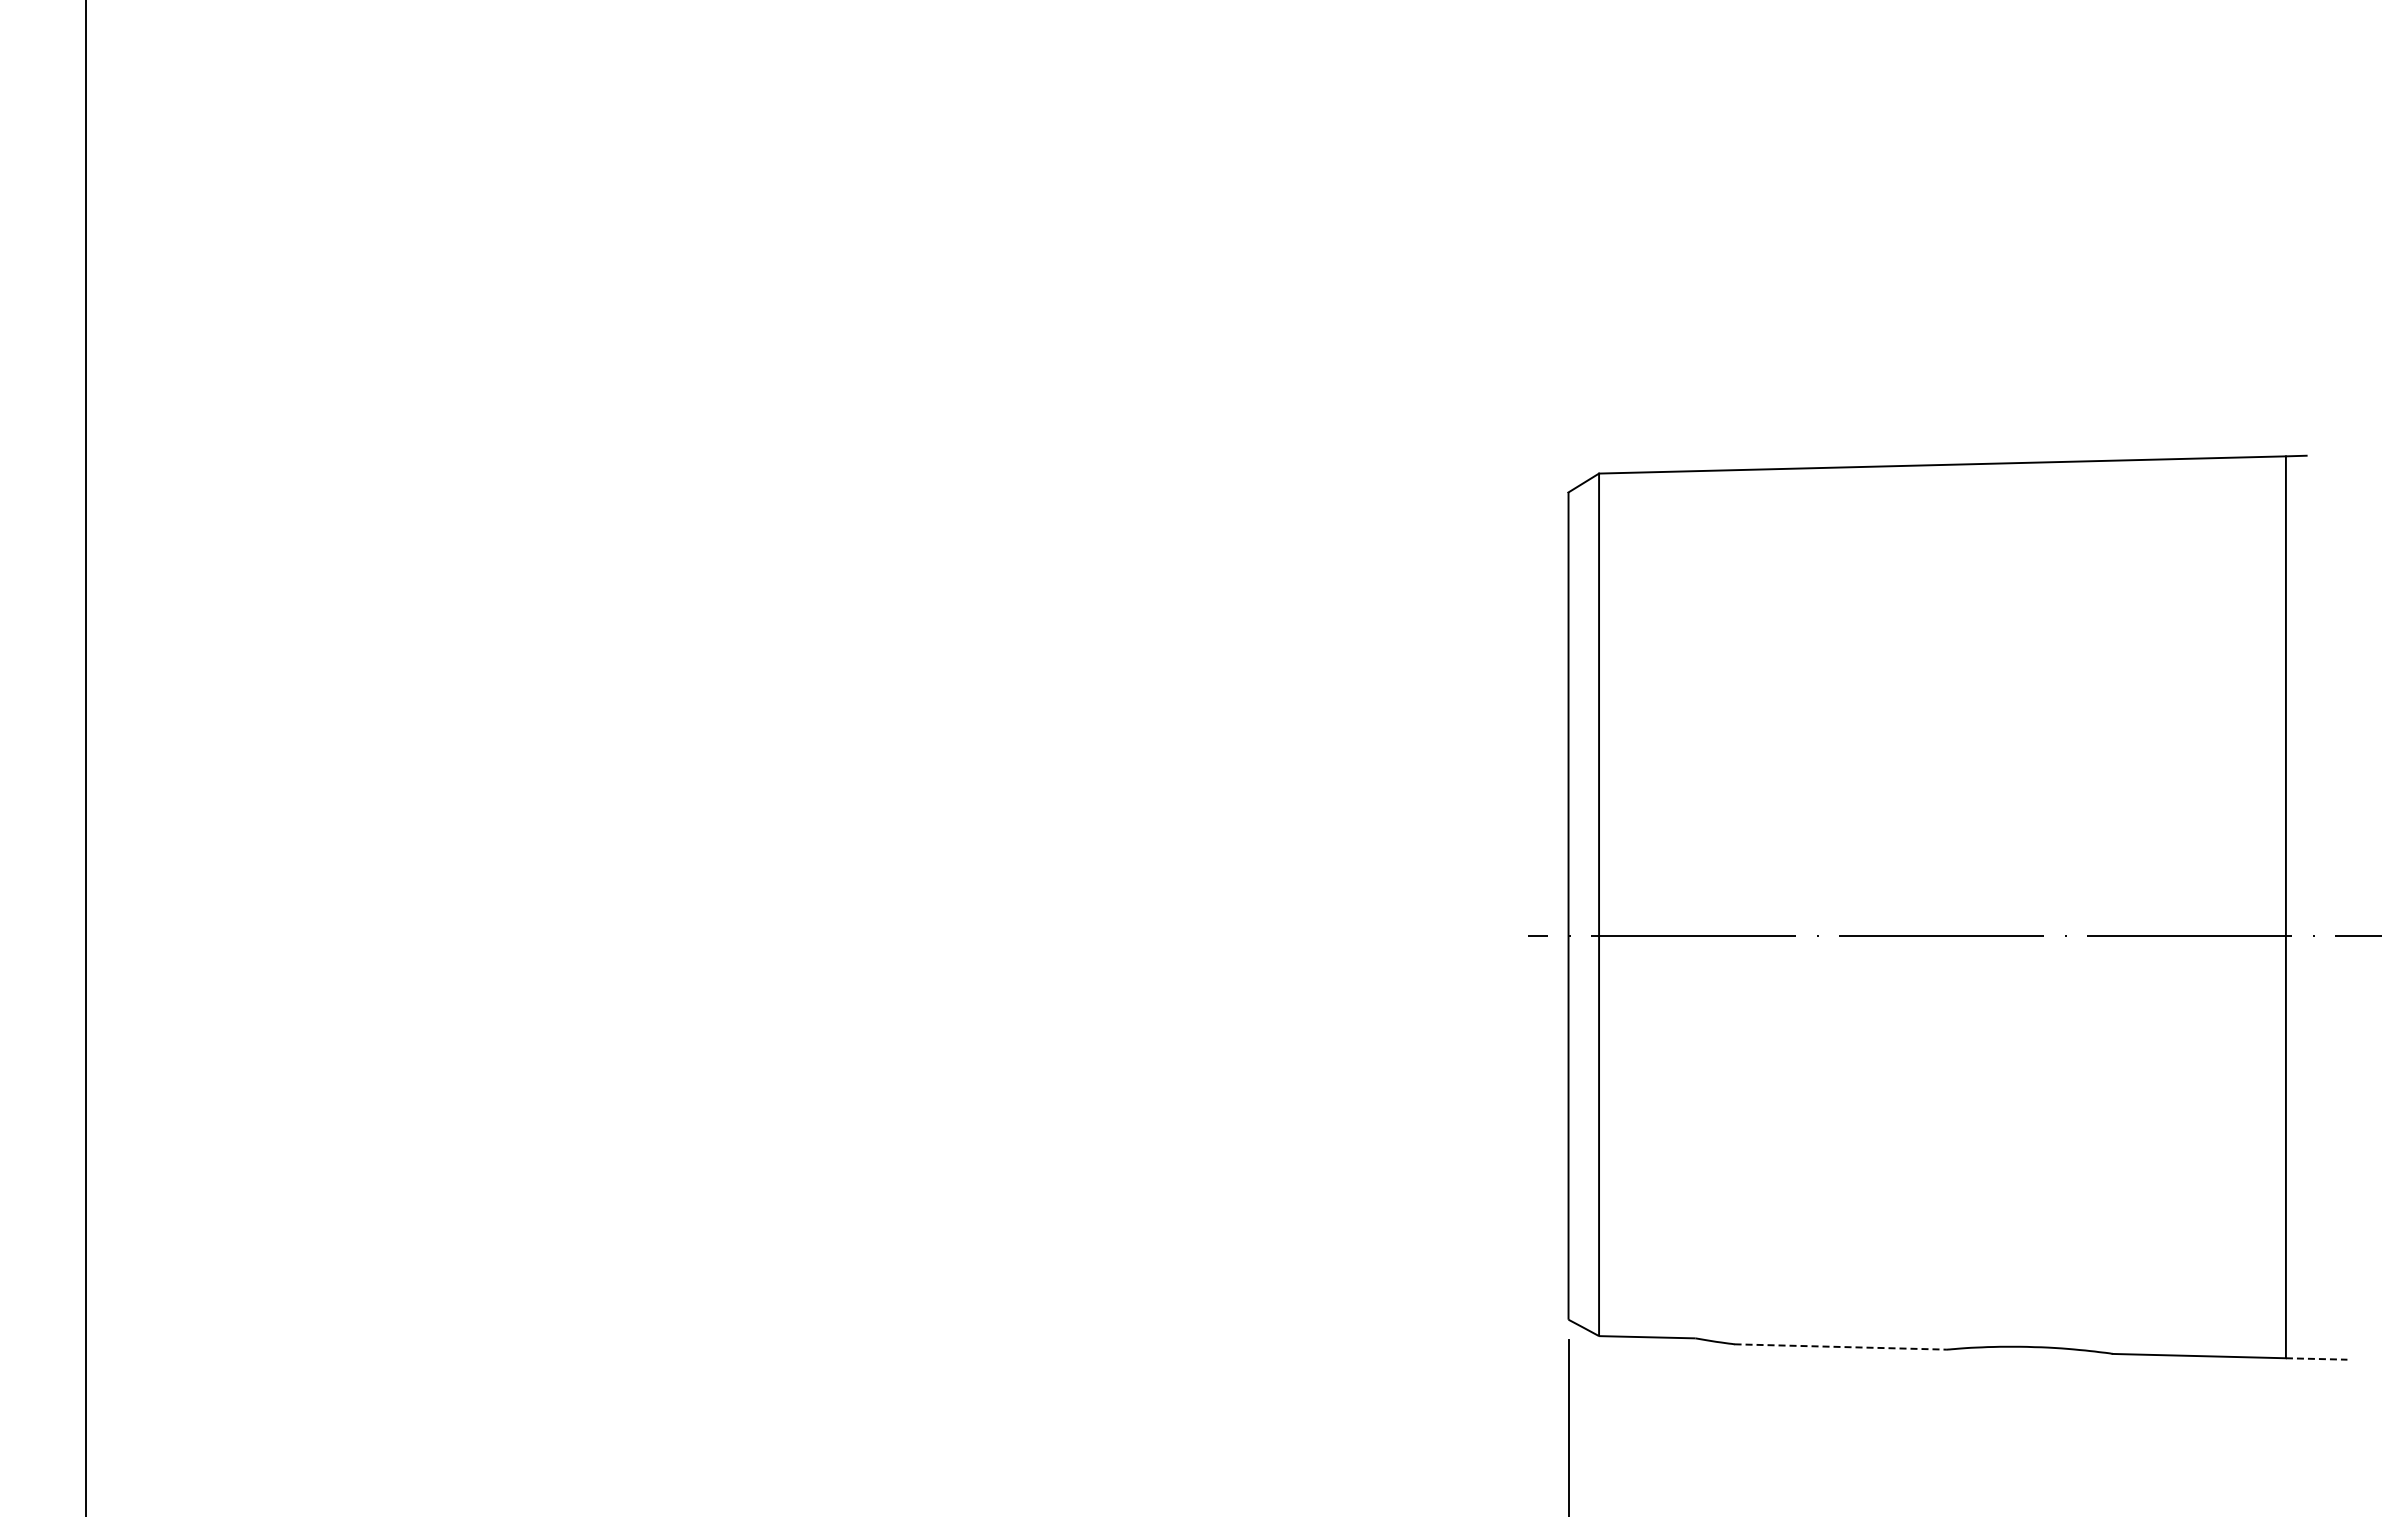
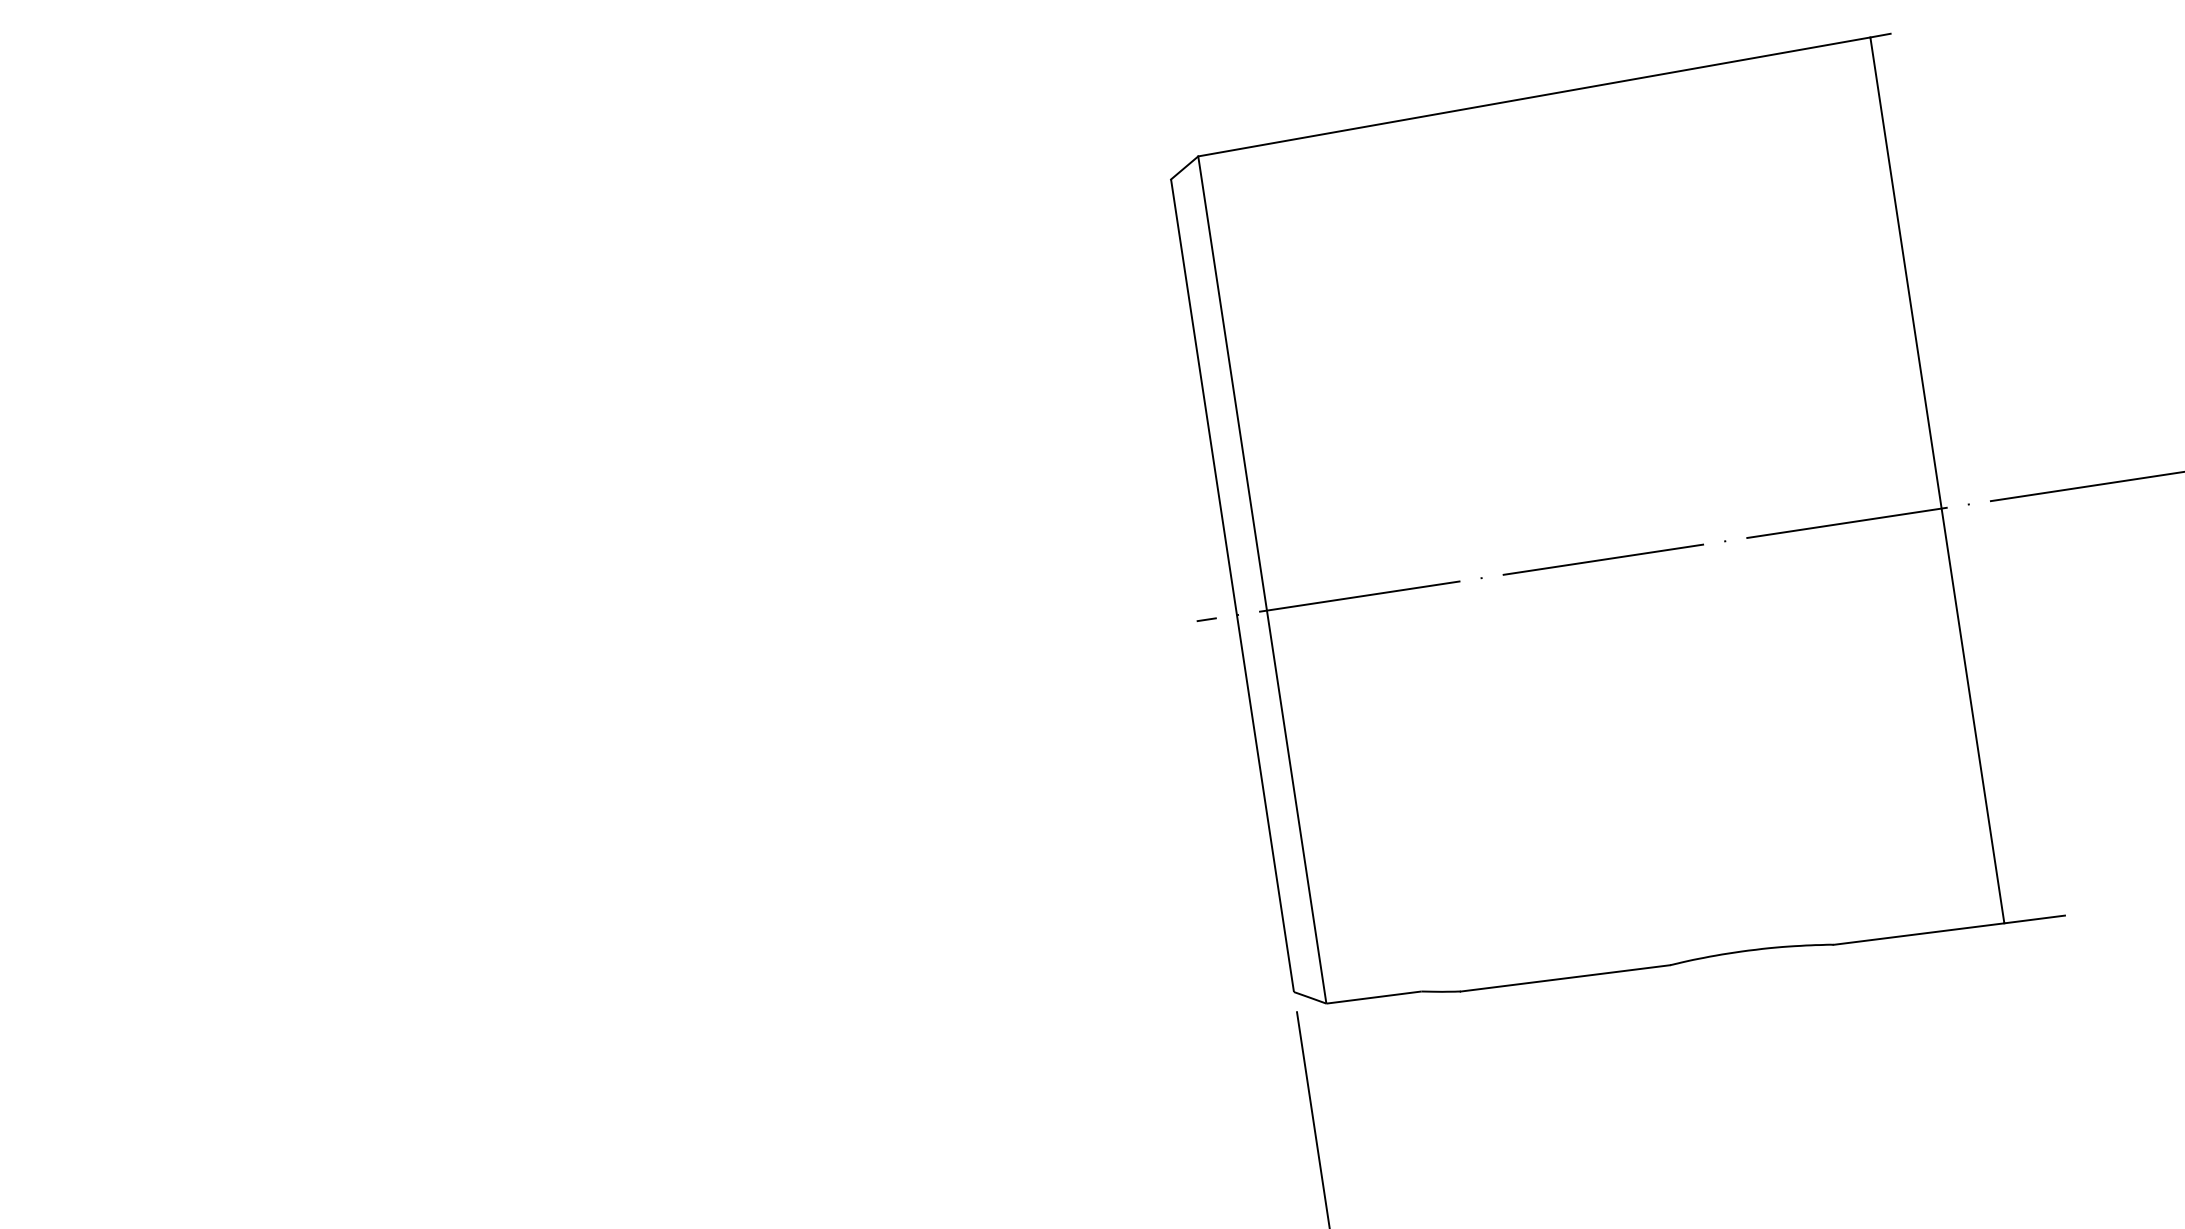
line: (1841, 1346) -> (1566, 977), dashed -> solid
line: (2316, 1358) -> (2034, 919), dashed -> solid

